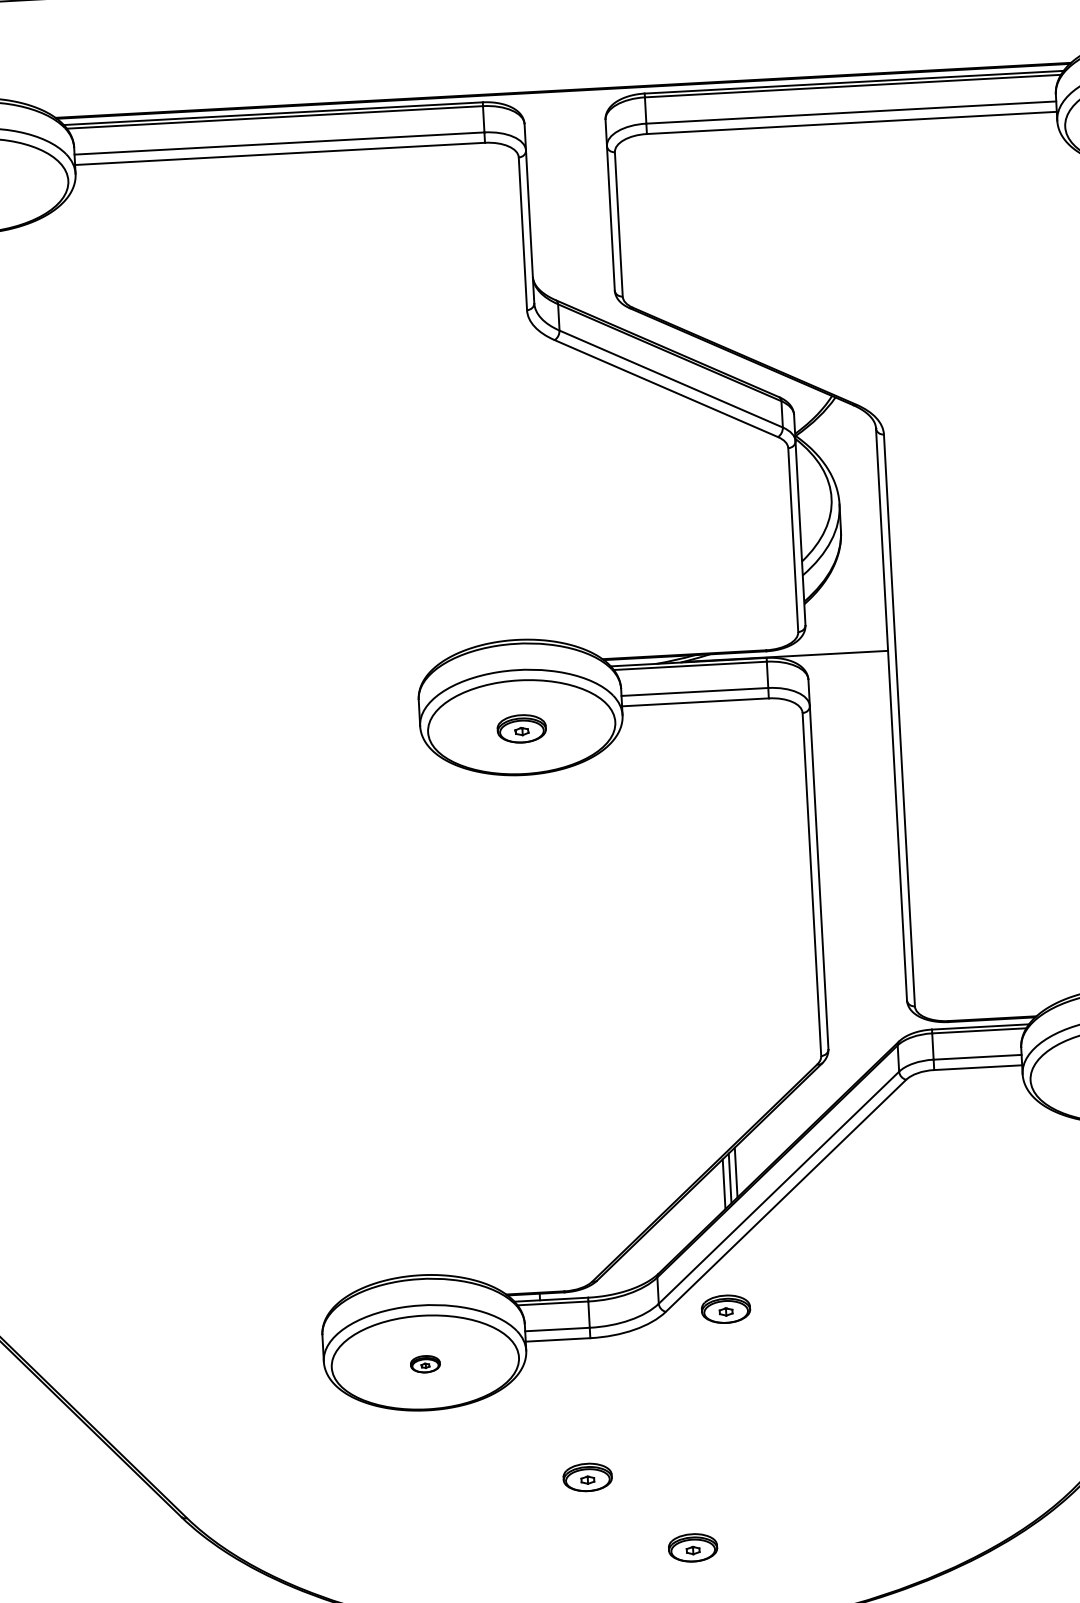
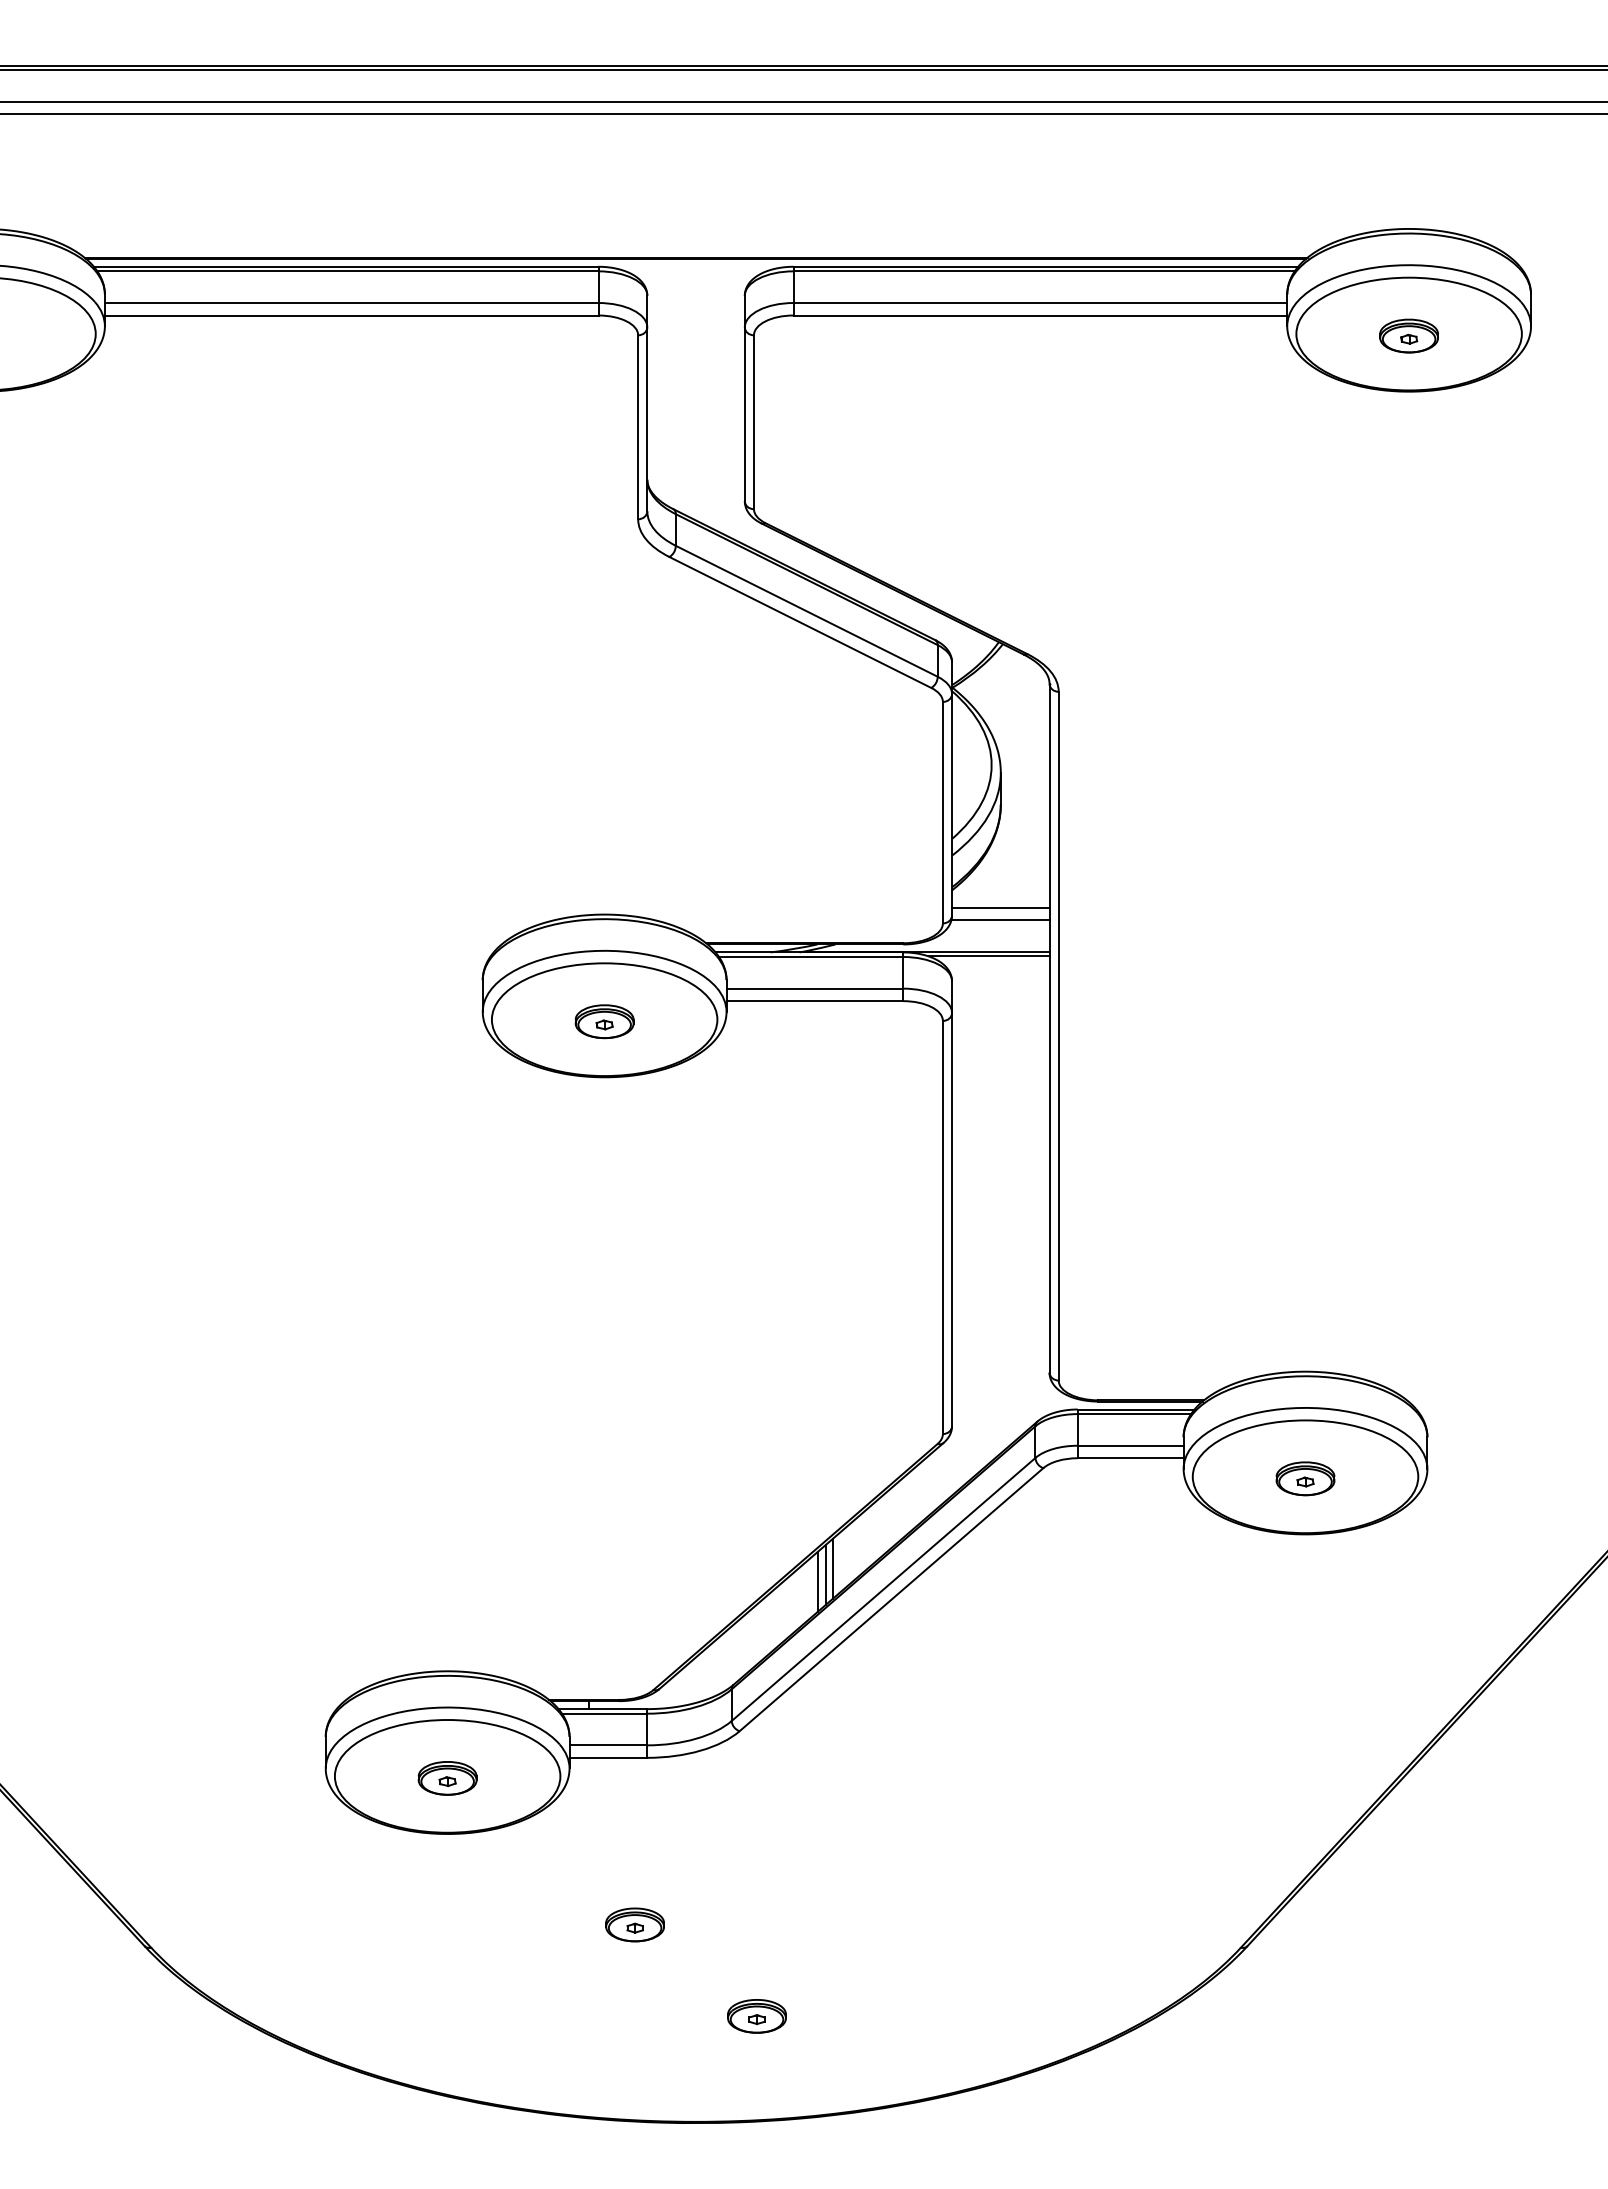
line: (845, 616) -> (1000, 907), added
line: (845, 627) -> (1000, 920), added
line: (837, 657) -> (988, 956), added
part: (725, 1308) -> (811, 1731), removed
part: (425, 1364) -> (447, 1778), size x1.67

